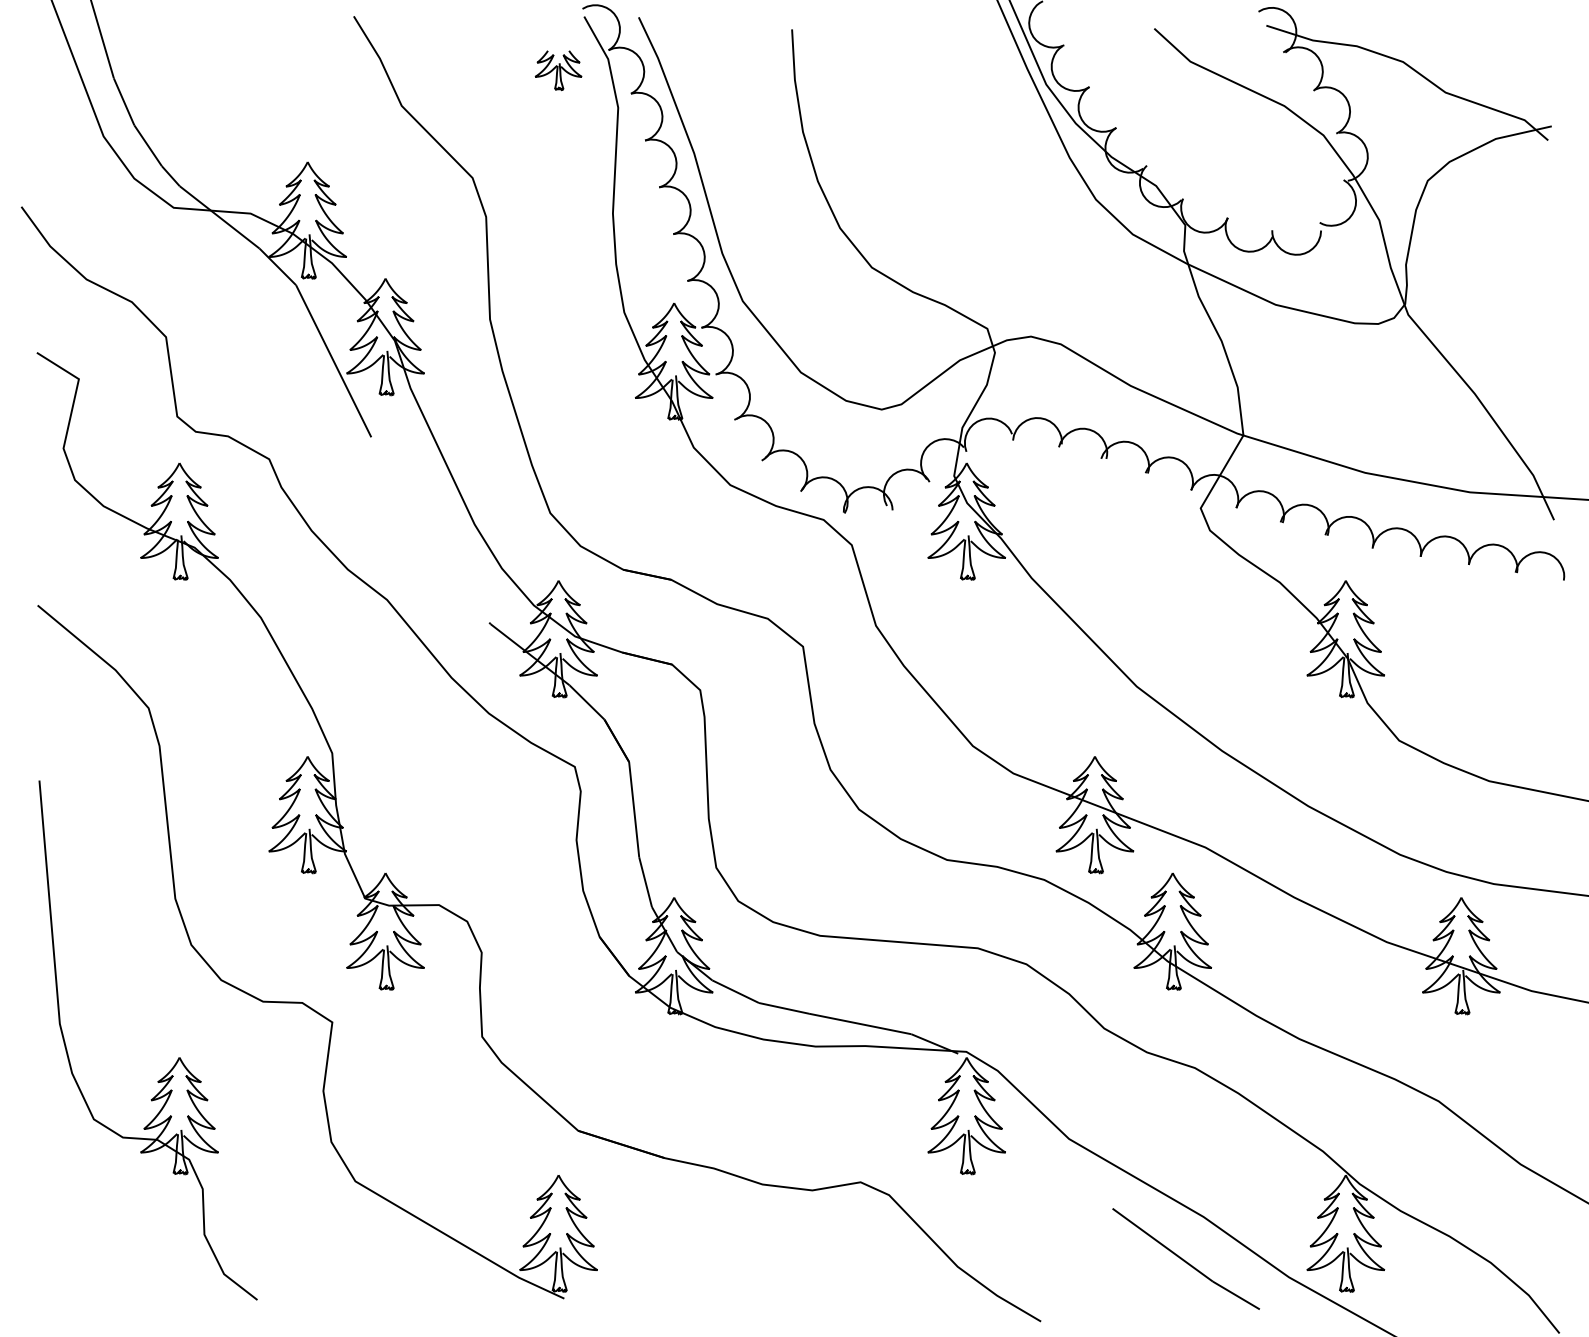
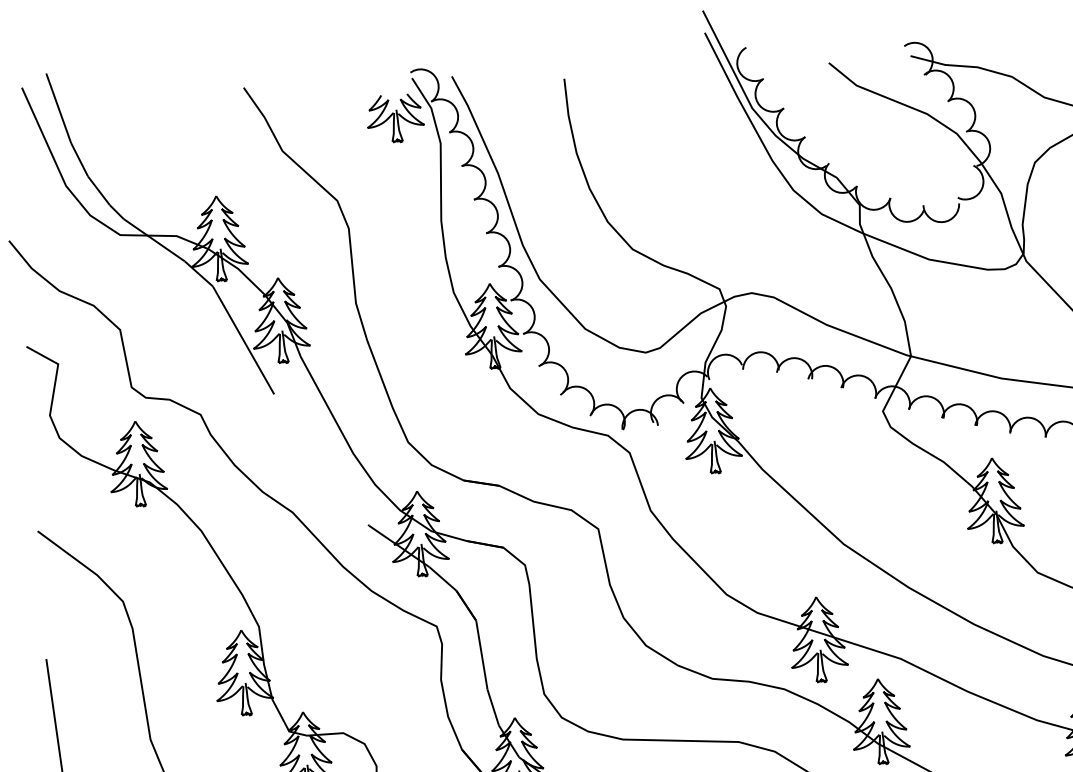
part: (558, 70) -> (395, 118), size x1.67

